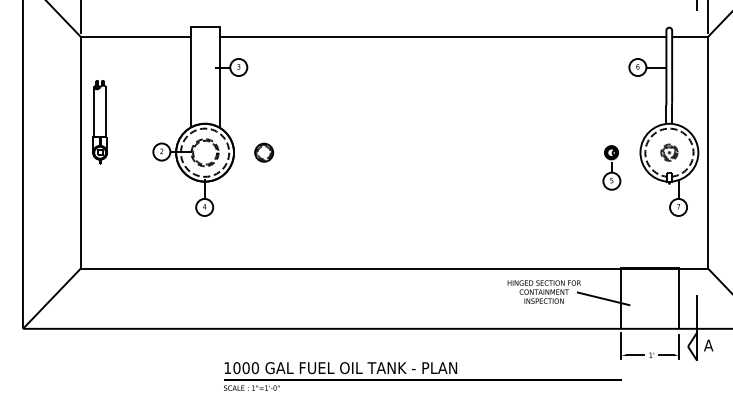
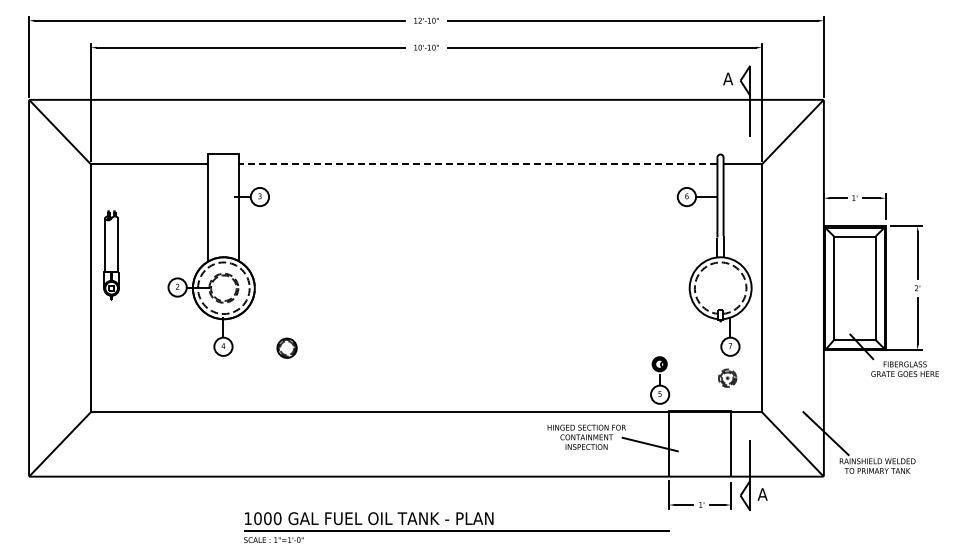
line: (442, 37) -> (477, 164), solid -> dashed
part: (263, 152) -> (286, 347), moved
part: (669, 152) -> (727, 377), moved
part: (612, 167) -> (660, 380), moved

